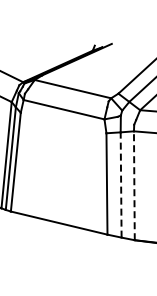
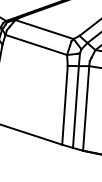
line: (121, 184) -> (76, 106), dashed -> solid
line: (134, 185) -> (86, 108), dashed -> solid

